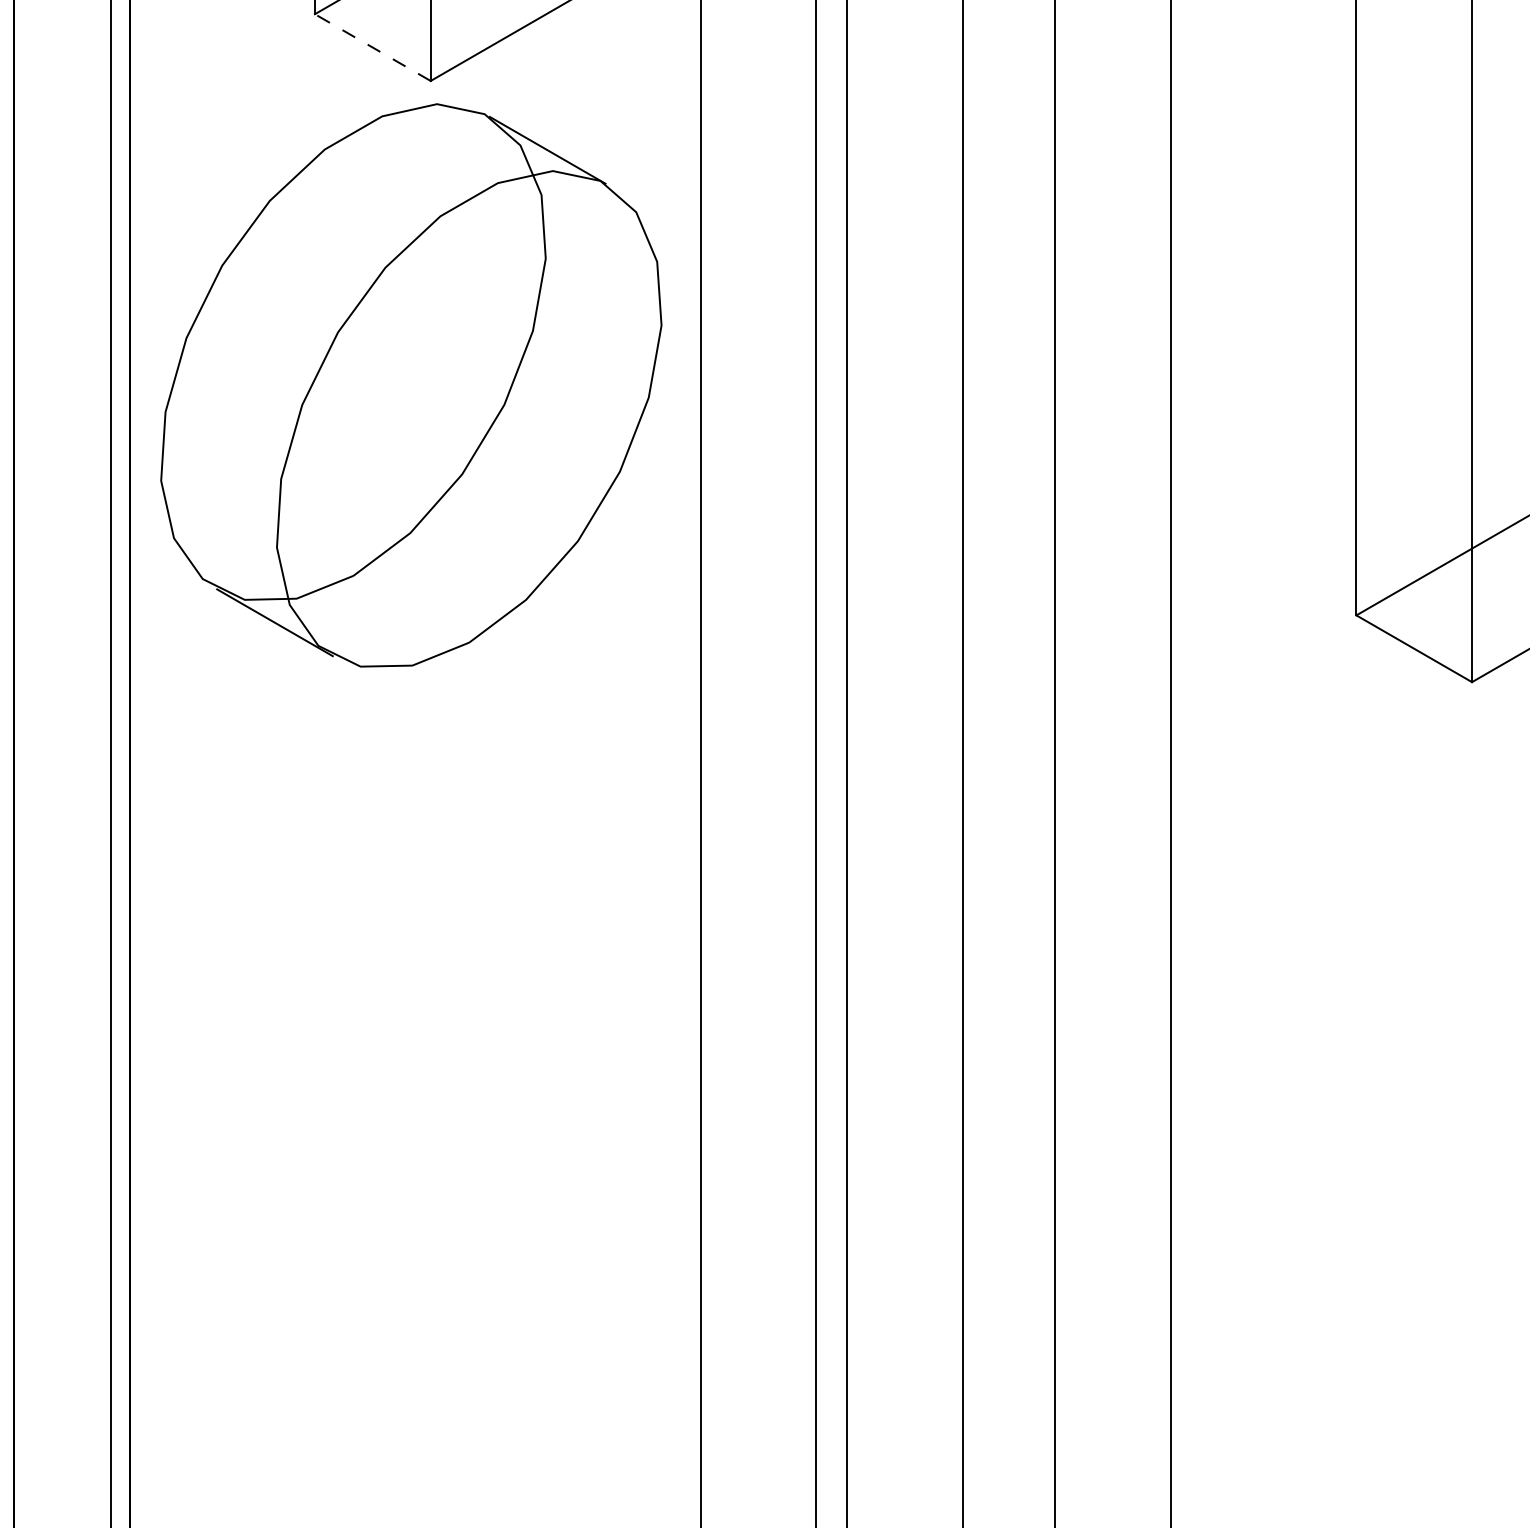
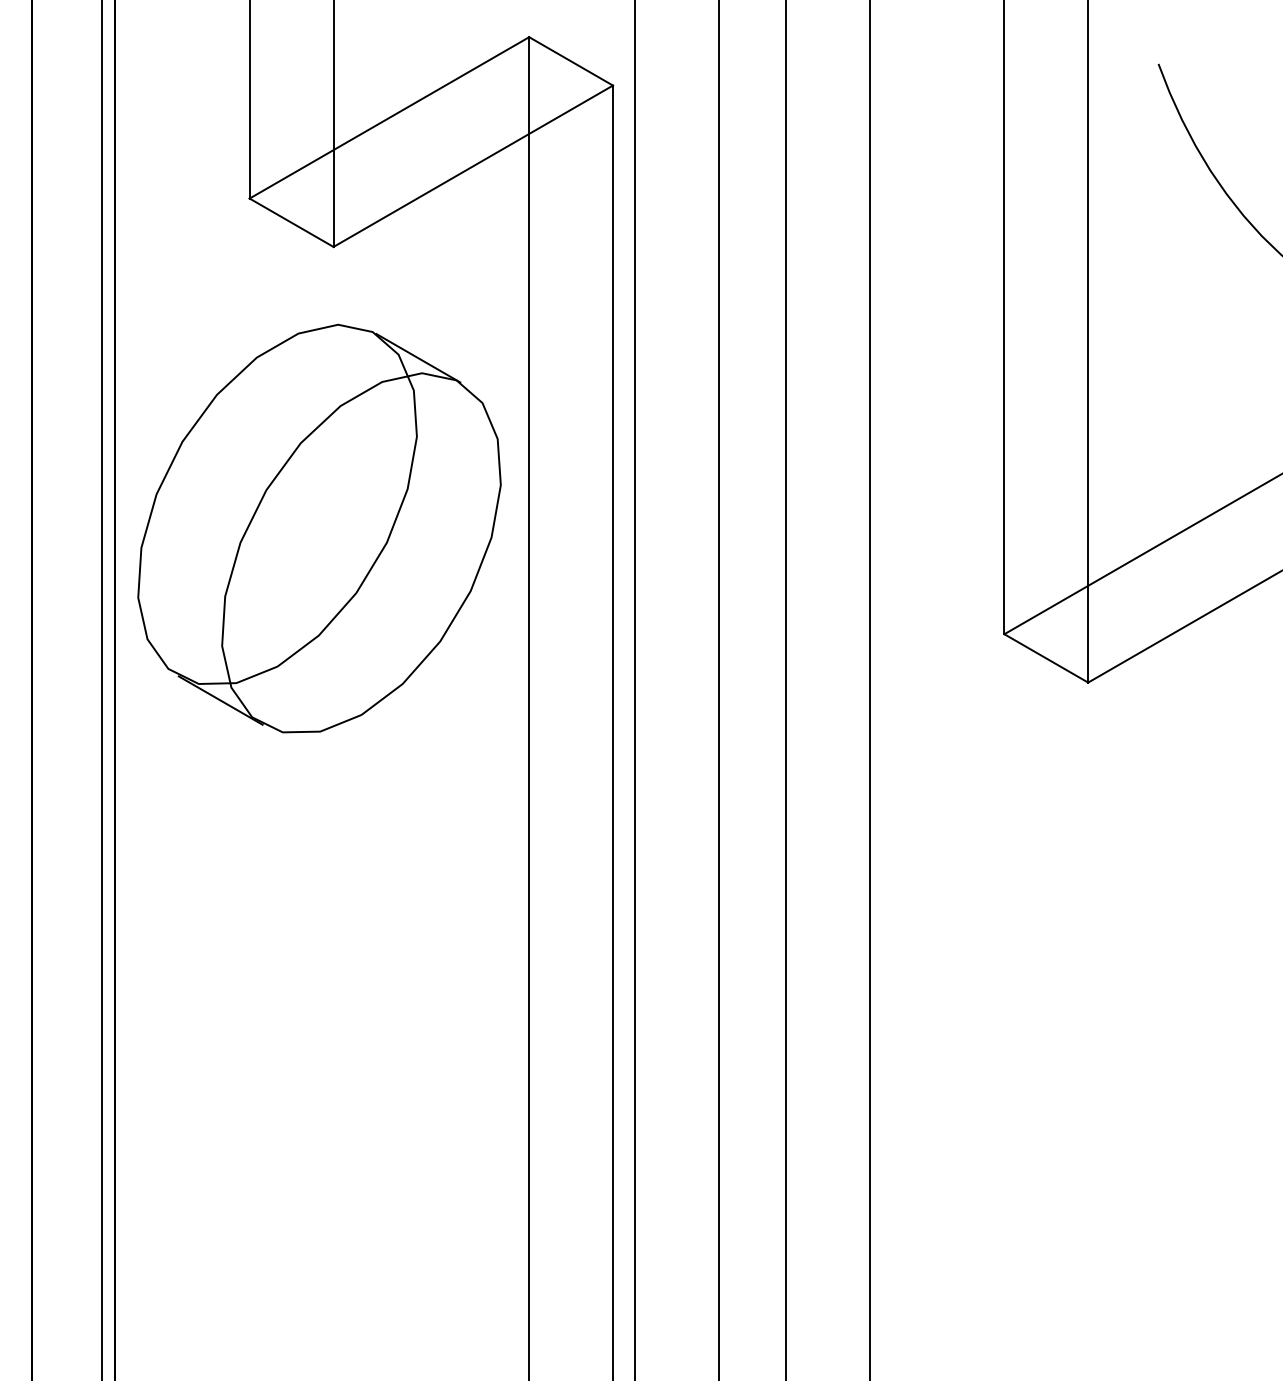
line: (372, 47) -> (291, 222), dashed -> solid
part: (411, 385) -> (319, 528), moved

